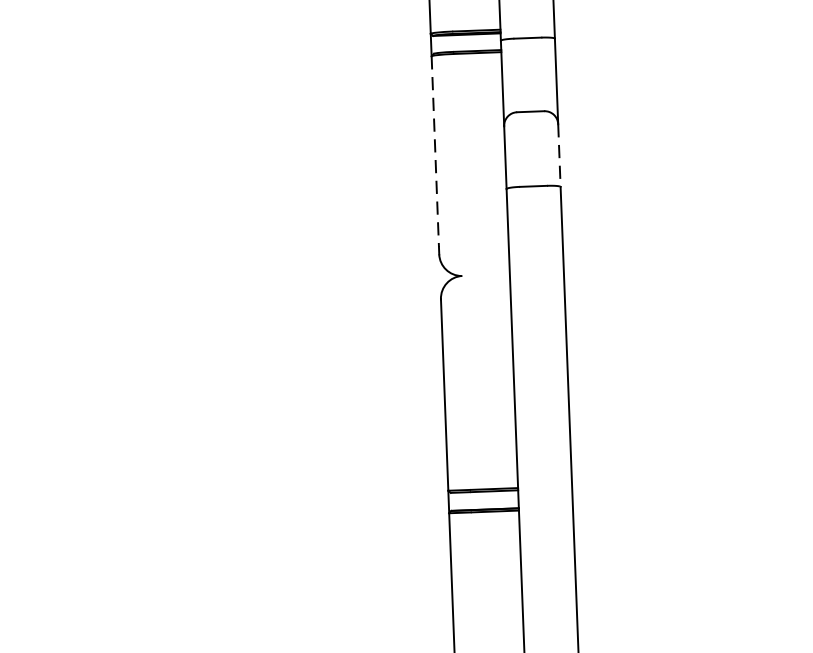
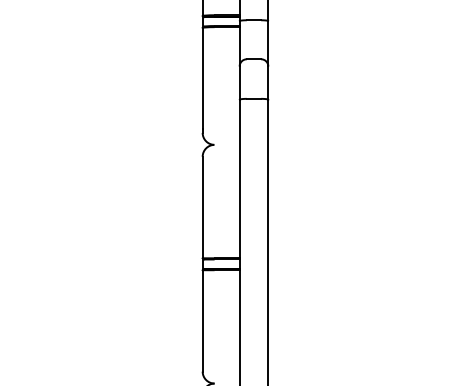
line: (434, 151) -> (202, 78), dashed -> solid
line: (559, 156) -> (268, 83), dashed -> solid

